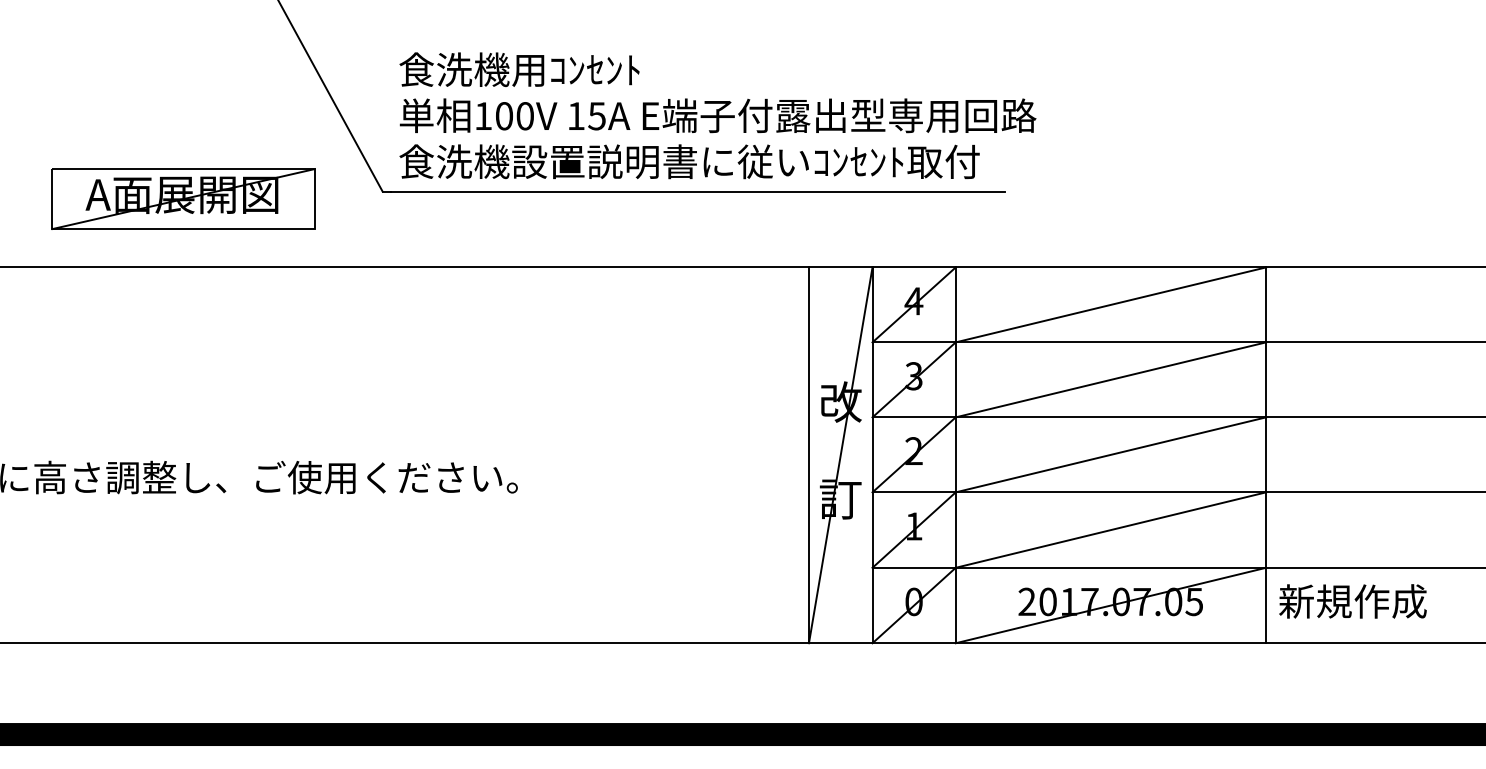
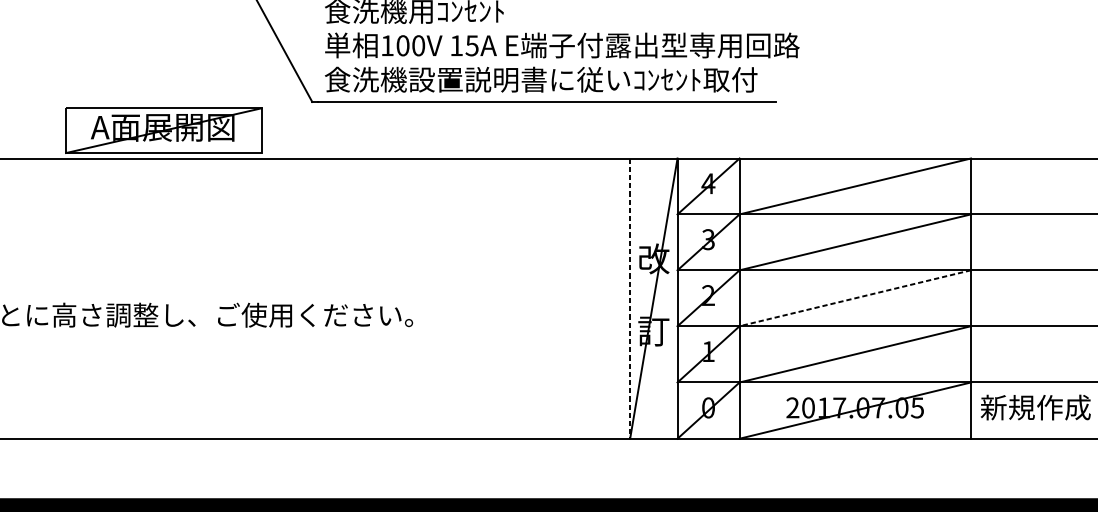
part: (183, 198) -> (163, 130), moved
line: (1110, 454) -> (854, 298), solid -> dashed
line: (808, 455) -> (629, 298), solid -> dashed

